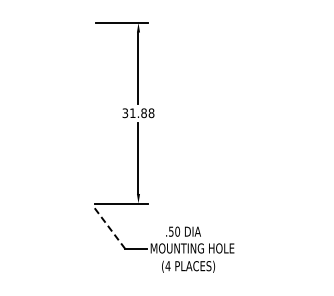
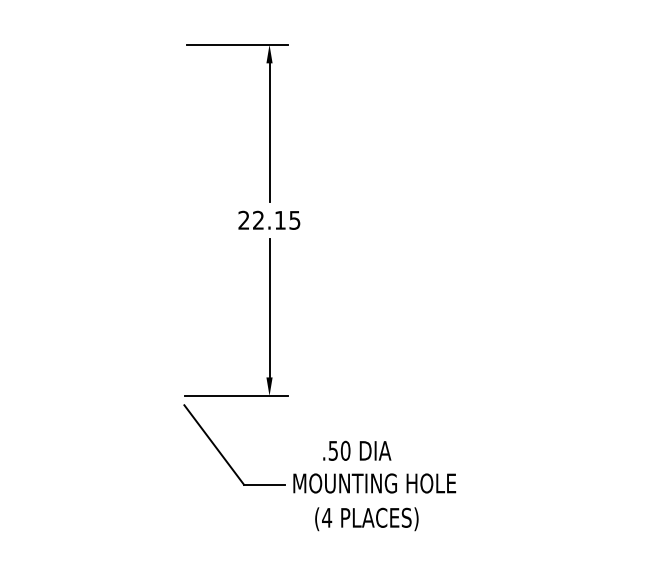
text: (138, 113) -> (269, 220), 31.88 -> 22.15
line: (110, 228) -> (215, 444), dashed -> solid

